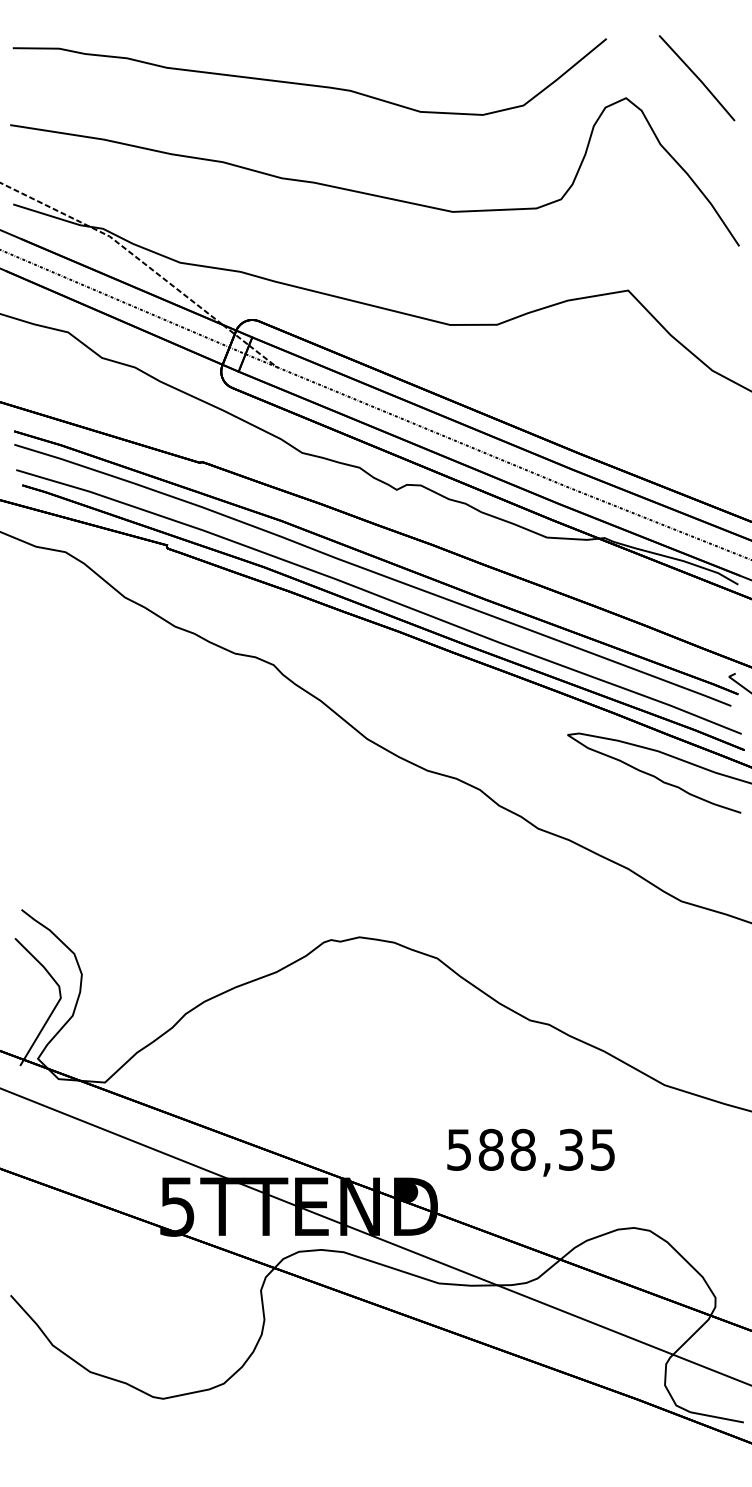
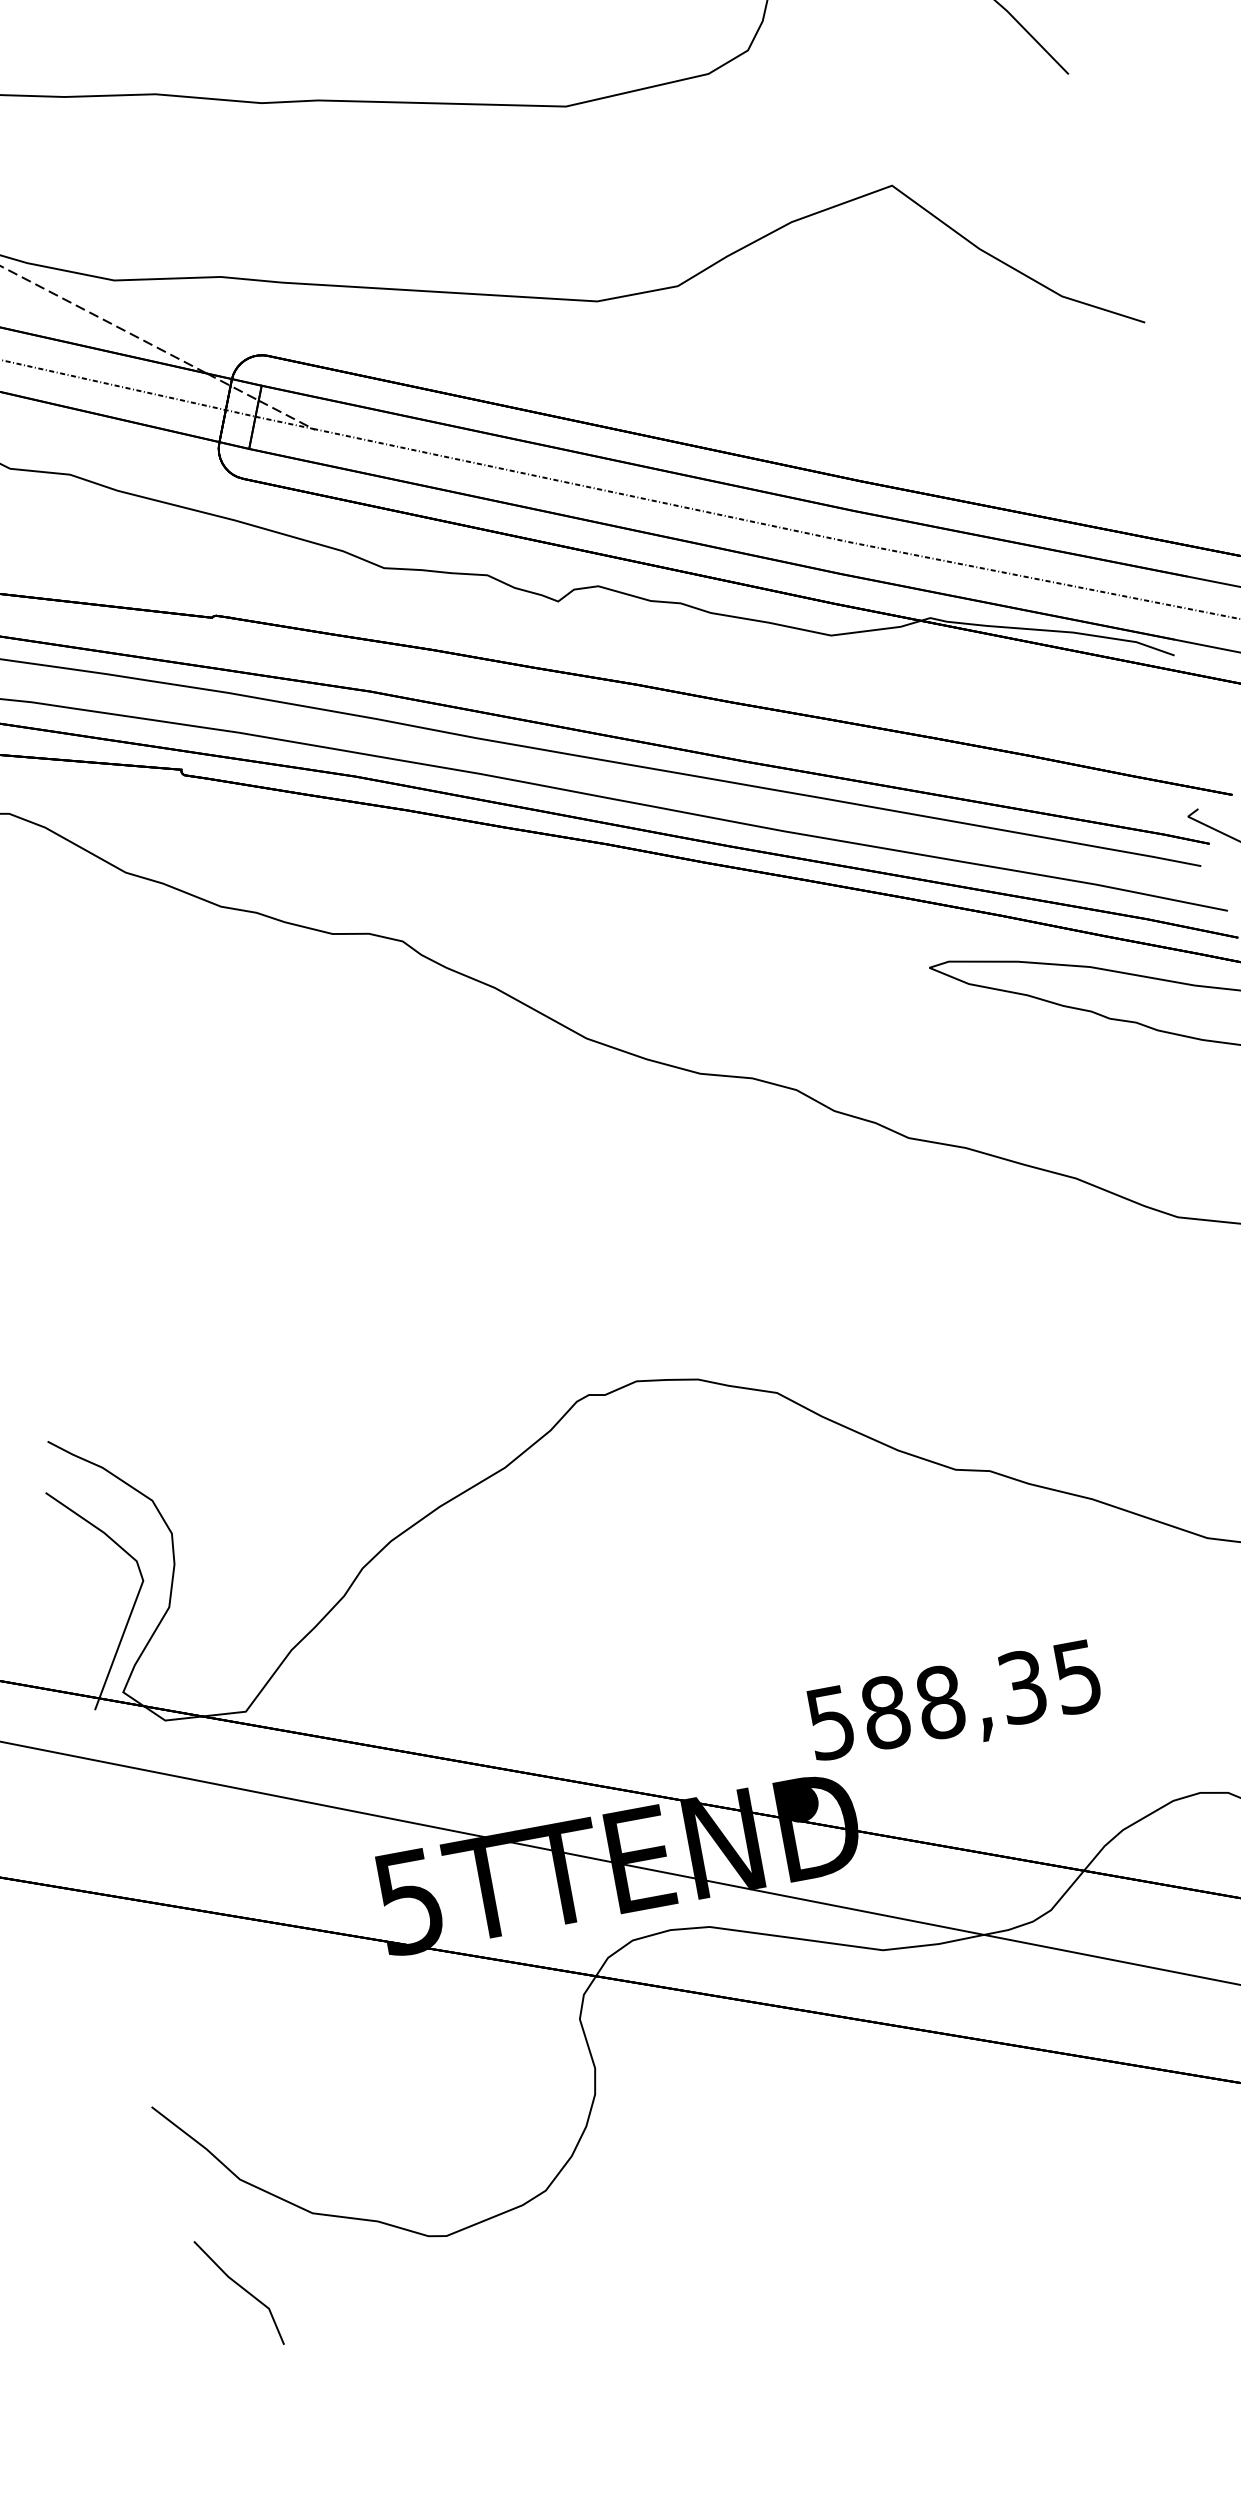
text: (530, 1152) -> (953, 1704), moved
line: (42, 1407) -> (241, 2289), added

